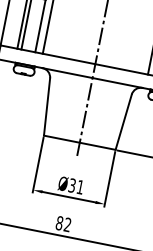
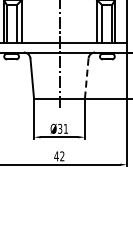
line: (123, 122) -> (86, 78), solid -> dashed
text: (59, 223) -> (56, 156), 82 -> 42

